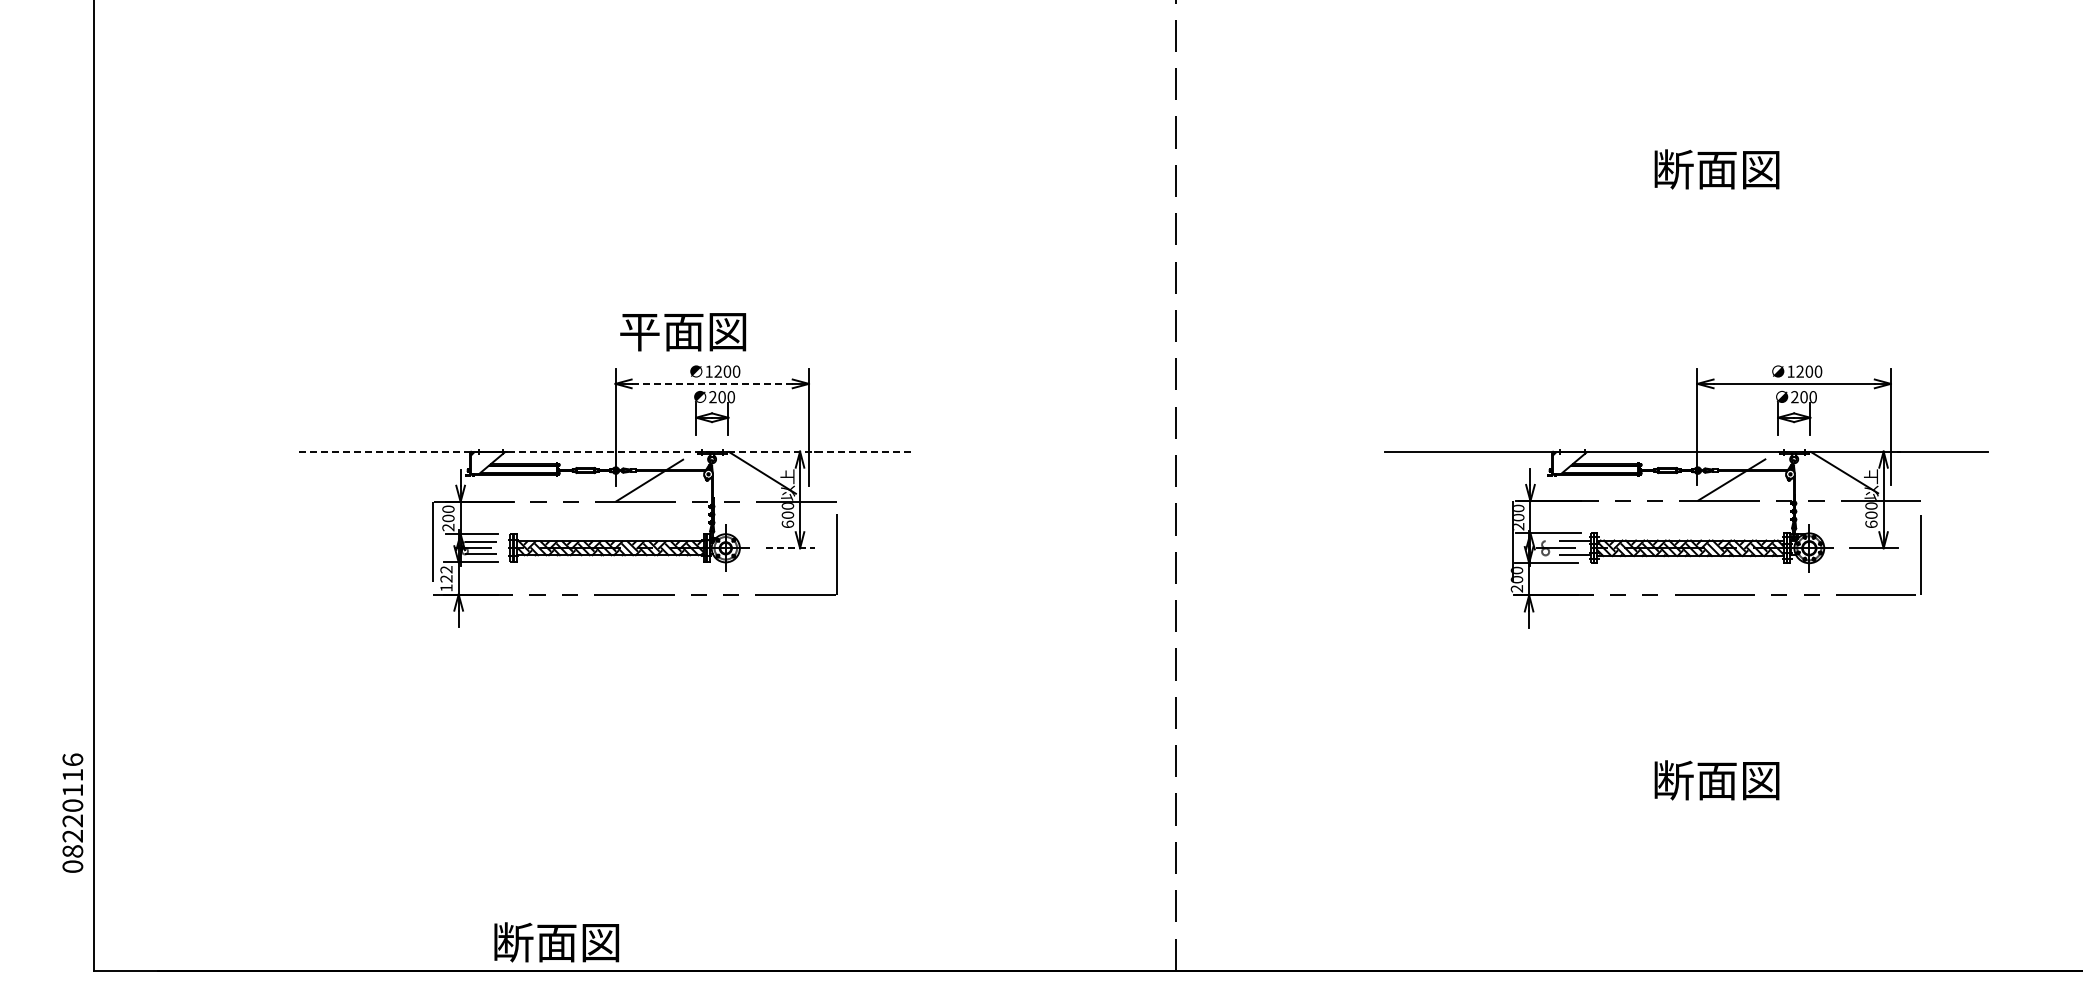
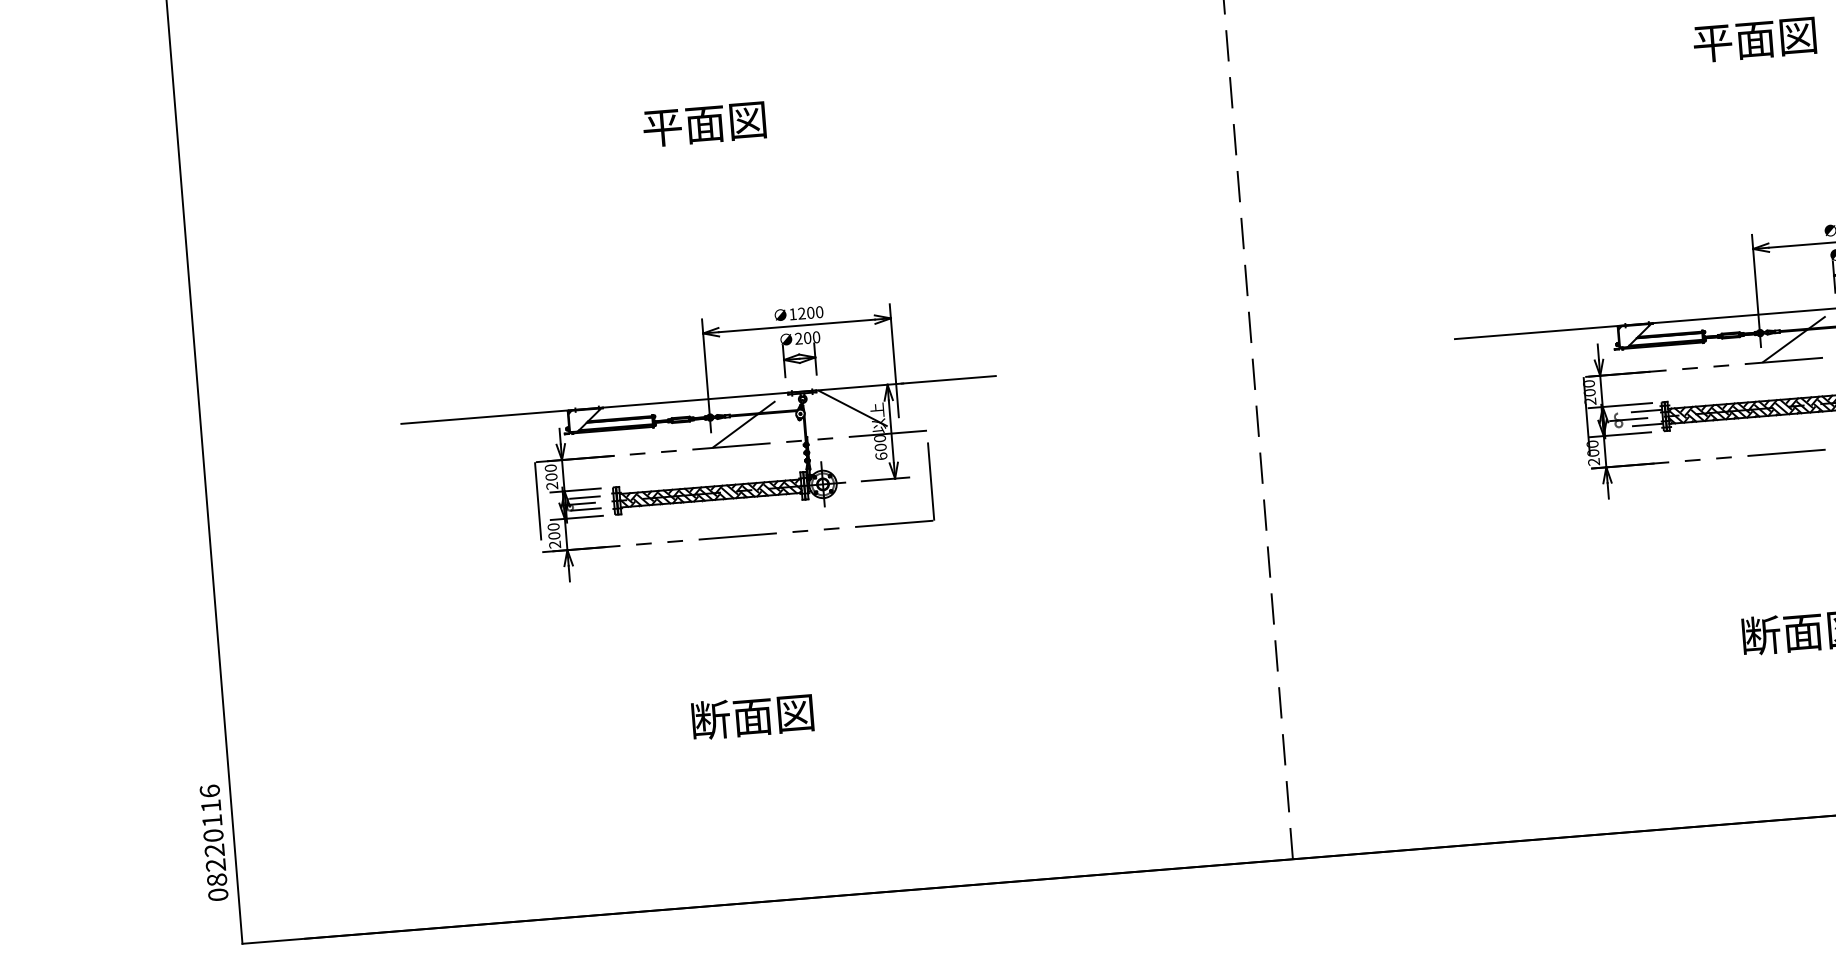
text: (1673, 169) -> (1713, 42), 断面図 -> 平面図
text: (683, 332) -> (704, 124), moved
line: (712, 383) -> (797, 325), dashed -> solid
line: (605, 451) -> (698, 399), dashed -> solid
line: (790, 548) -> (885, 479), dashed -> solid
text: (446, 578) -> (554, 535), 122 -> 200
text: (72, 812) -> (213, 842), moved
text: (556, 942) -> (752, 716), moved

